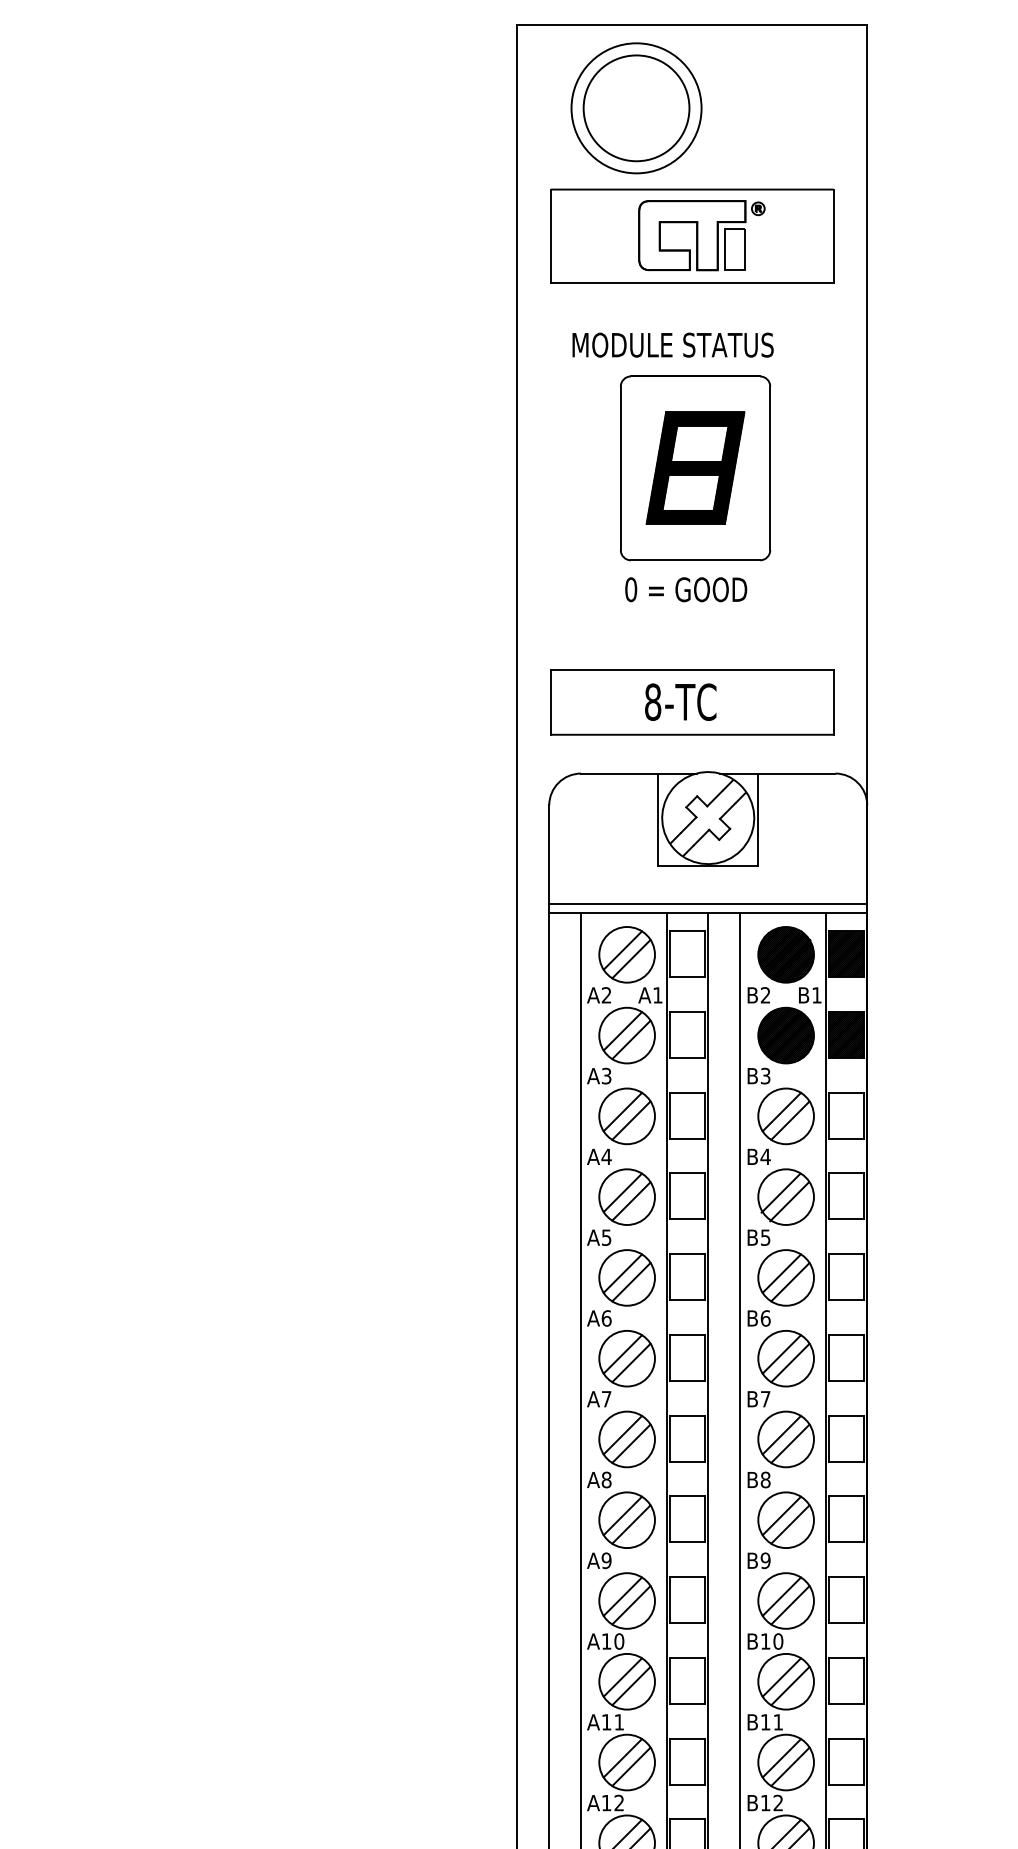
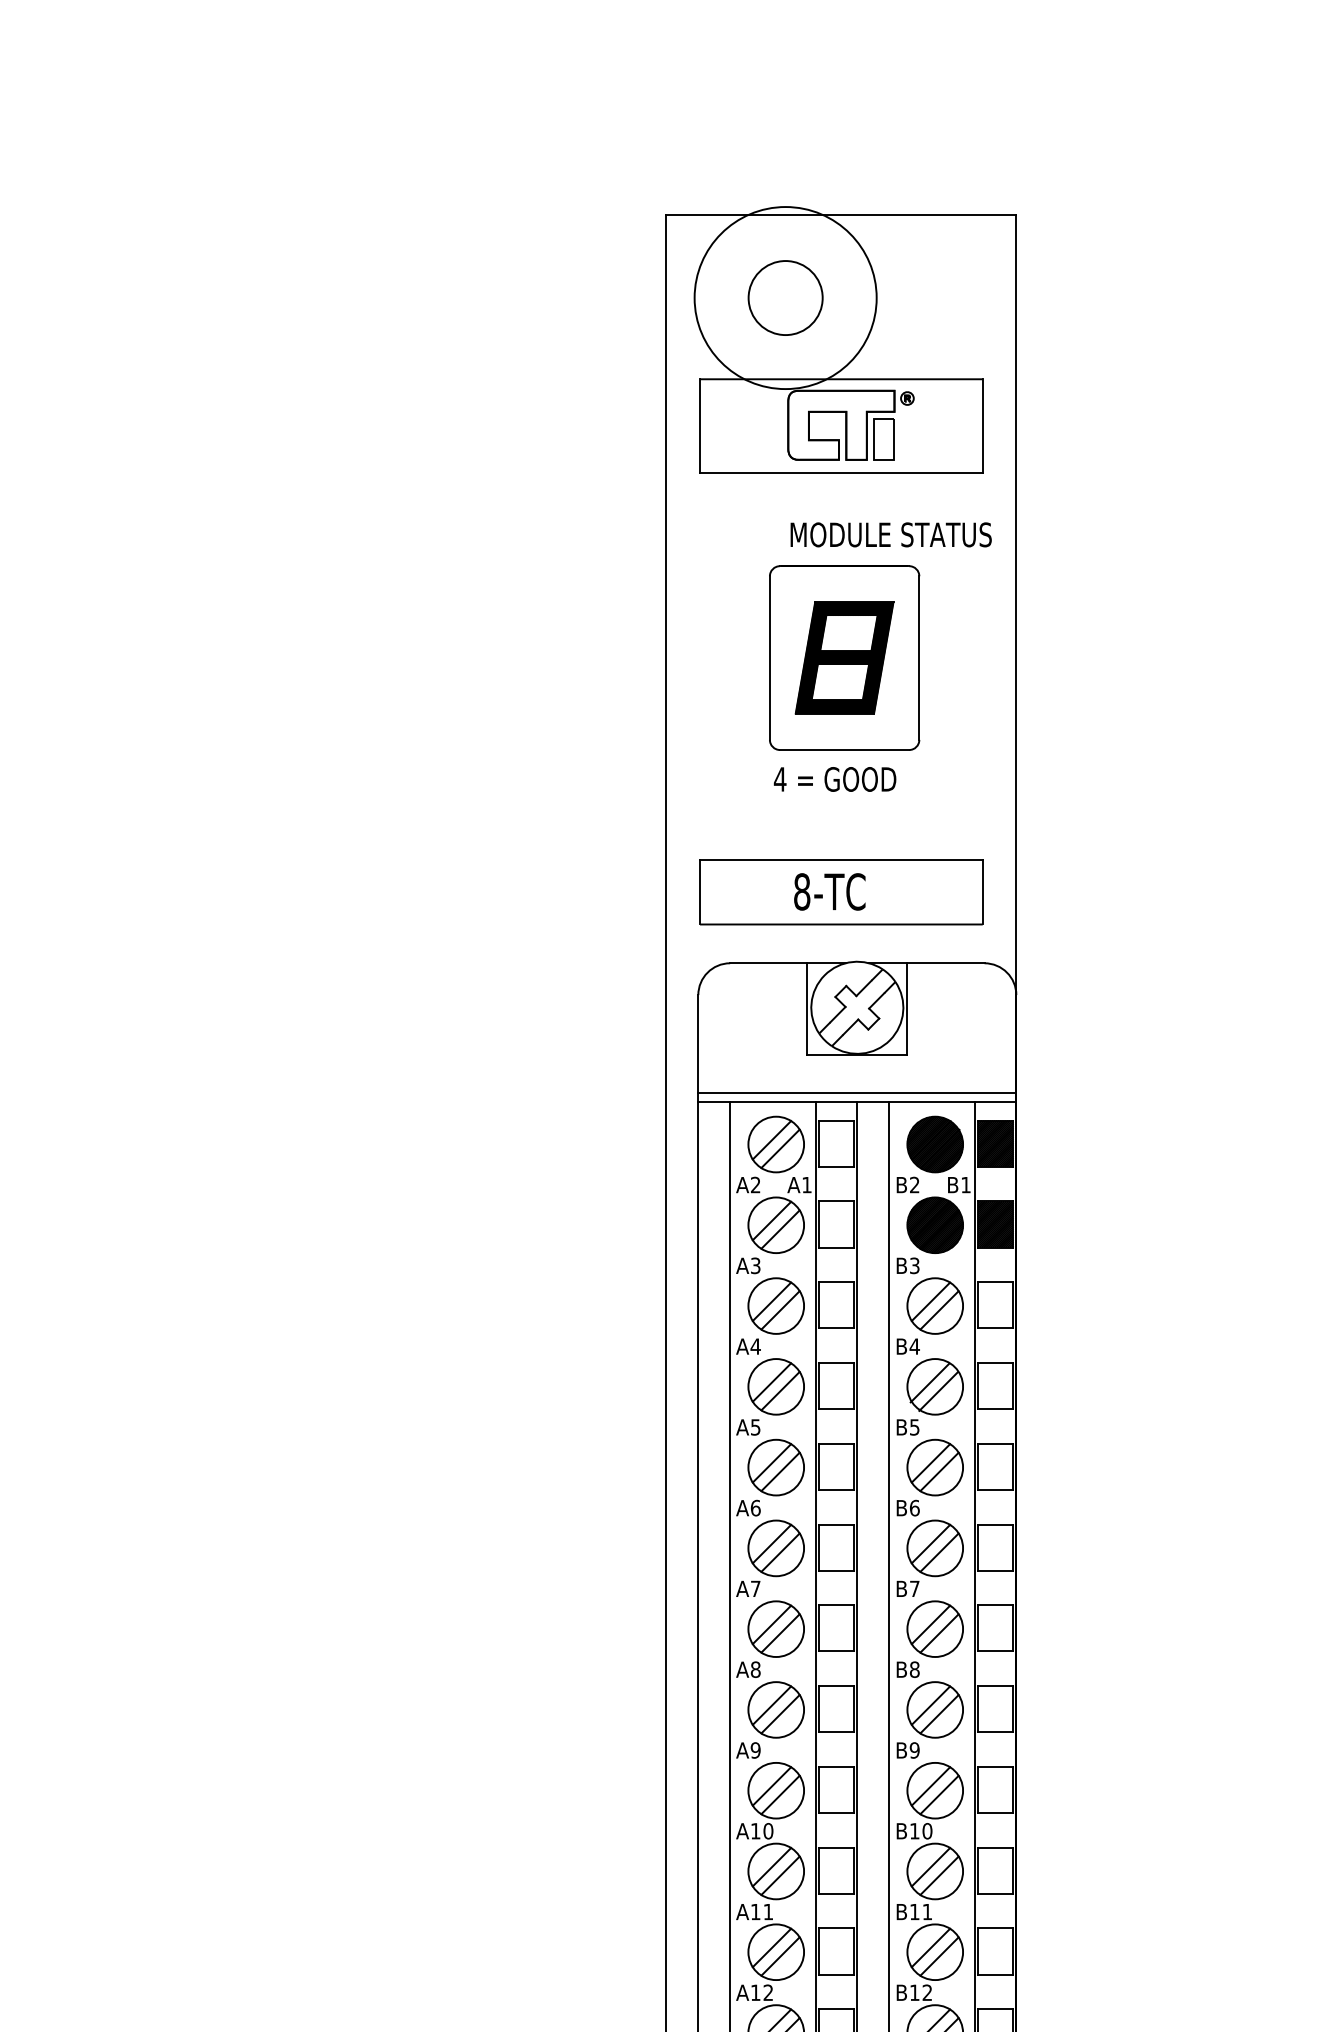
circle: (636, 107) -> (785, 297), size x0.7
circle: (636, 108) -> (785, 298), size x1.4
text: (672, 344) -> (890, 534), moved
text: (630, 589) -> (779, 779), 0 -> 4

